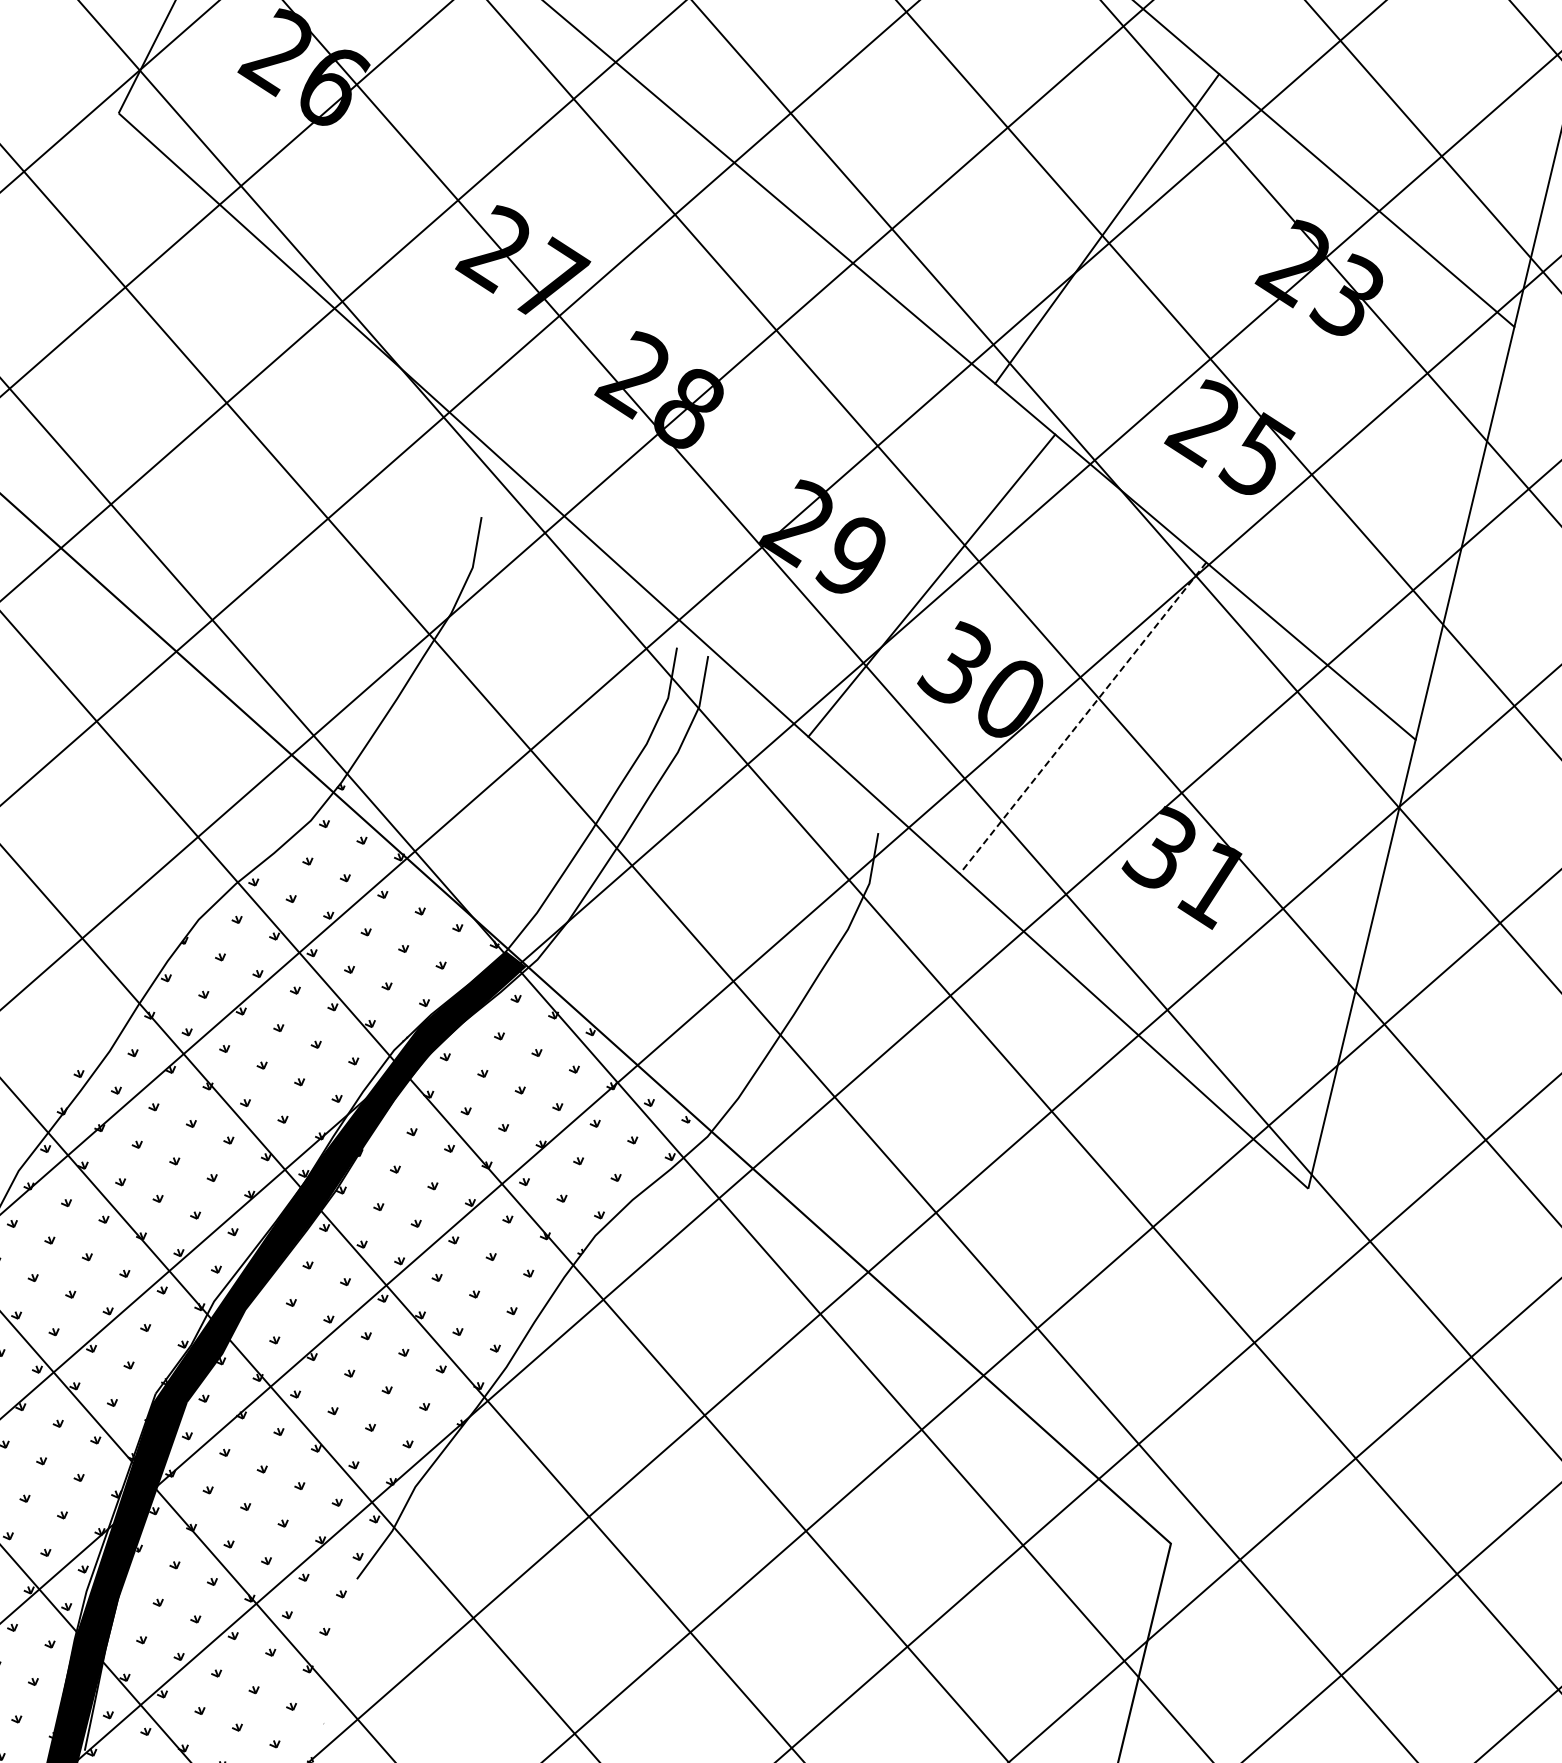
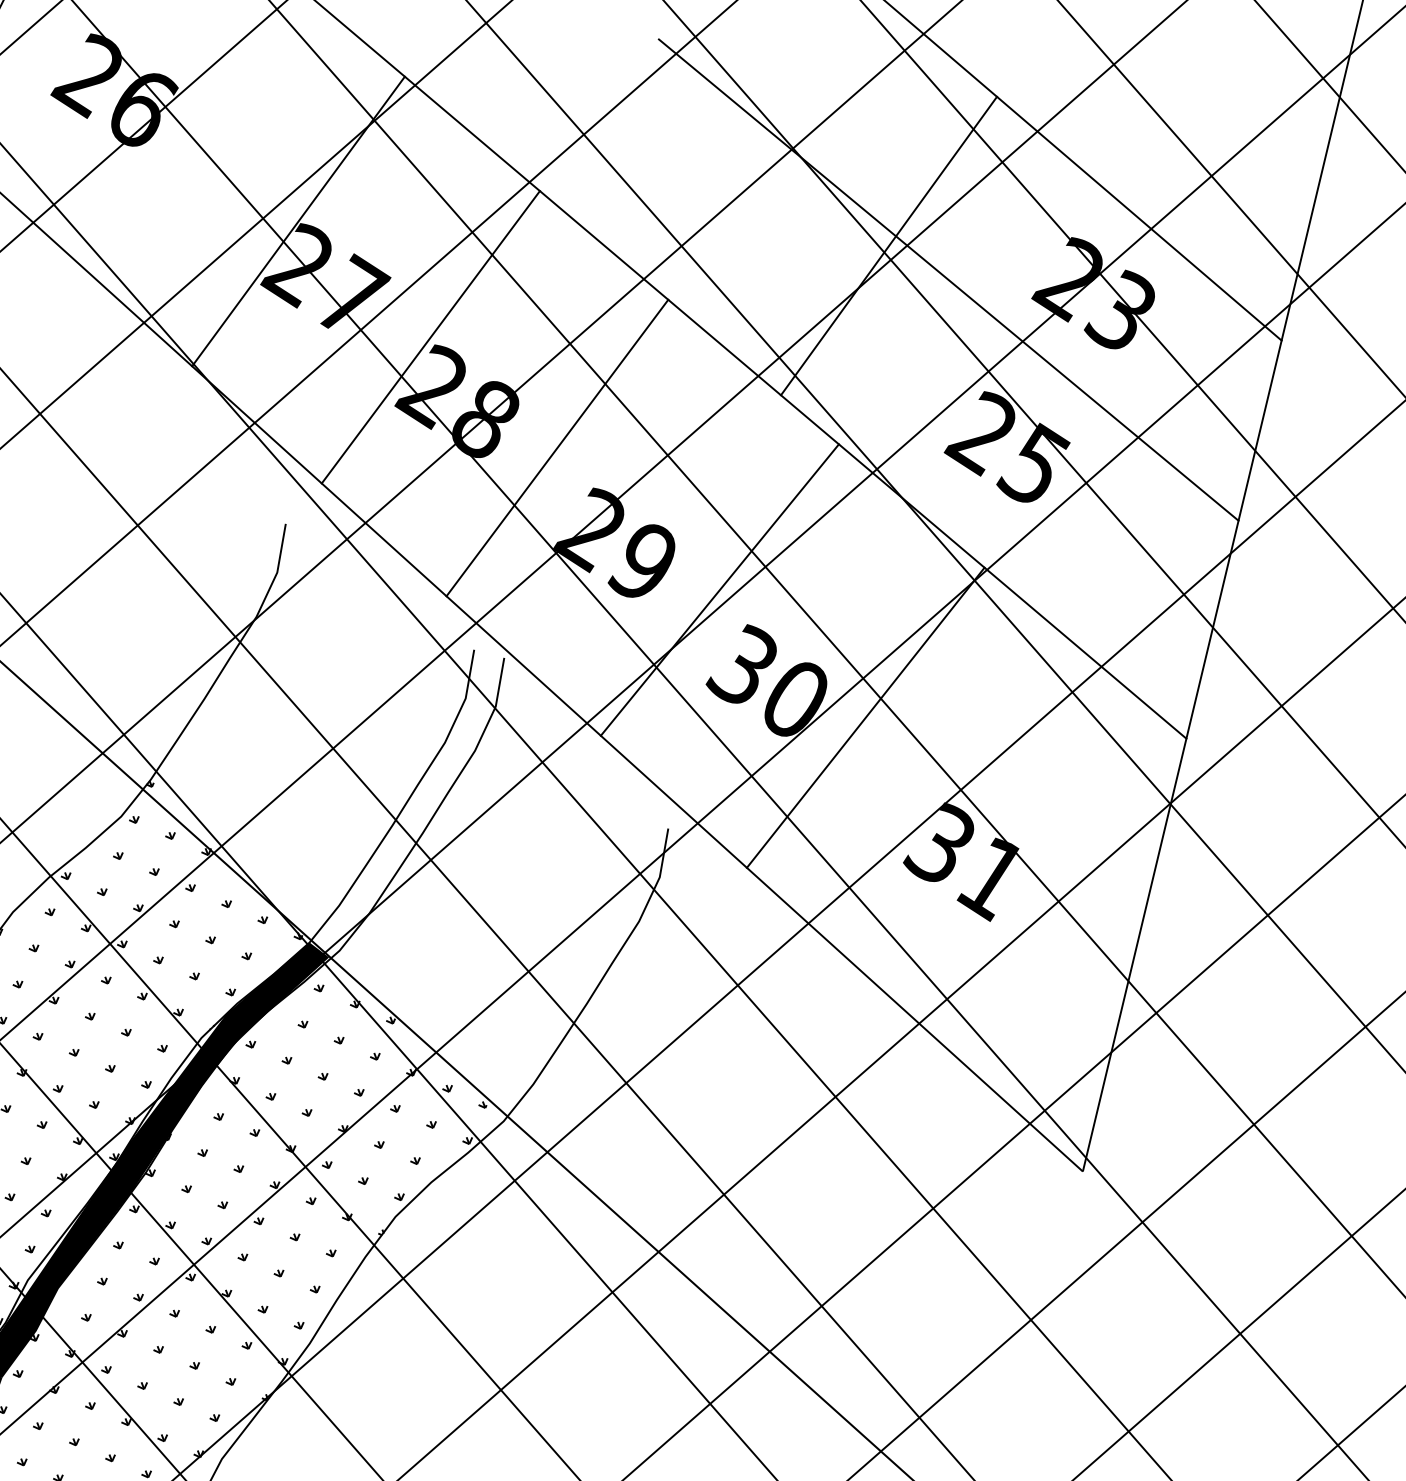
line: (494, 203) -> (298, 221), added
line: (1168, 263) -> (948, 279), added
line: (631, 323) -> (430, 337), added
line: (763, 438) -> (557, 448), added
line: (1083, 718) -> (866, 718), dashed -> solid

